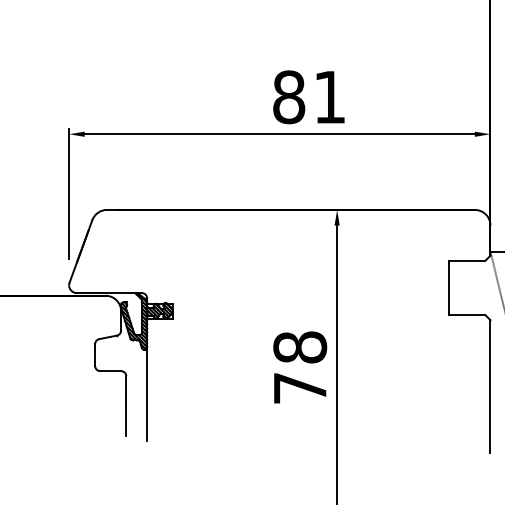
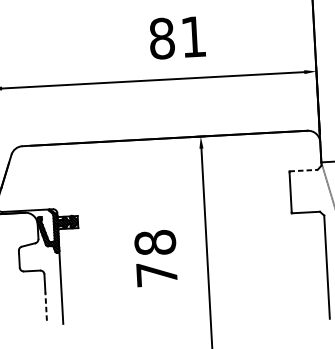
text: (308, 97) -> (177, 38), moved
line: (467, 260) -> (303, 170), solid -> dashed
text: (300, 367) -> (156, 258), moved
line: (126, 417) -> (46, 306), solid -> dashed

